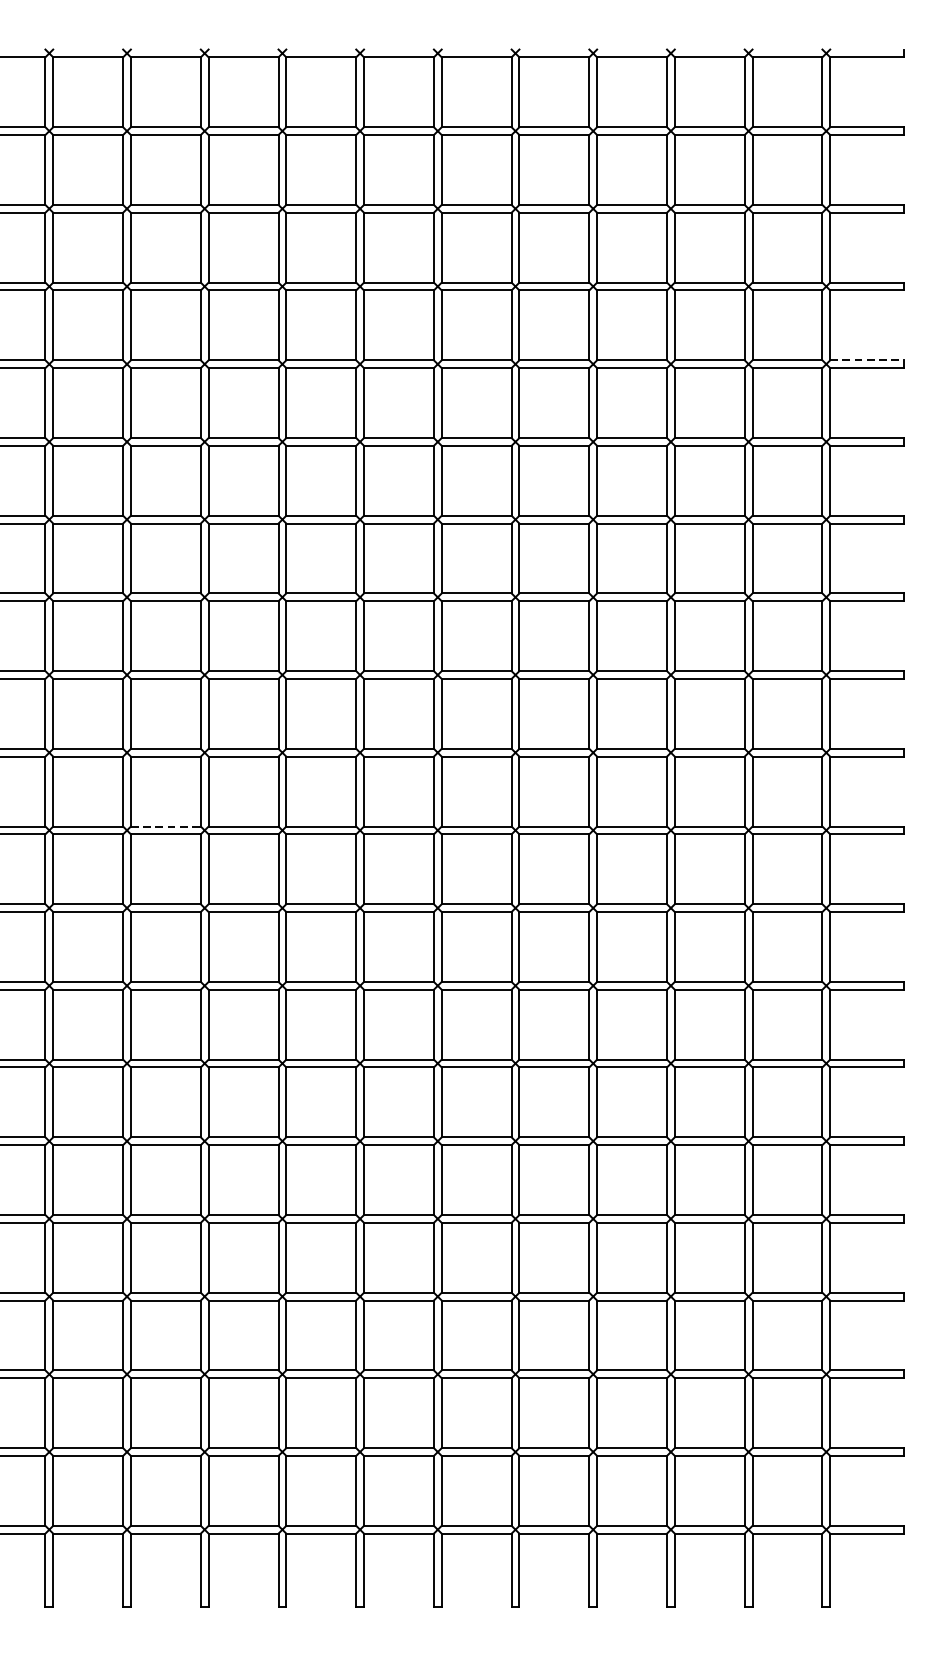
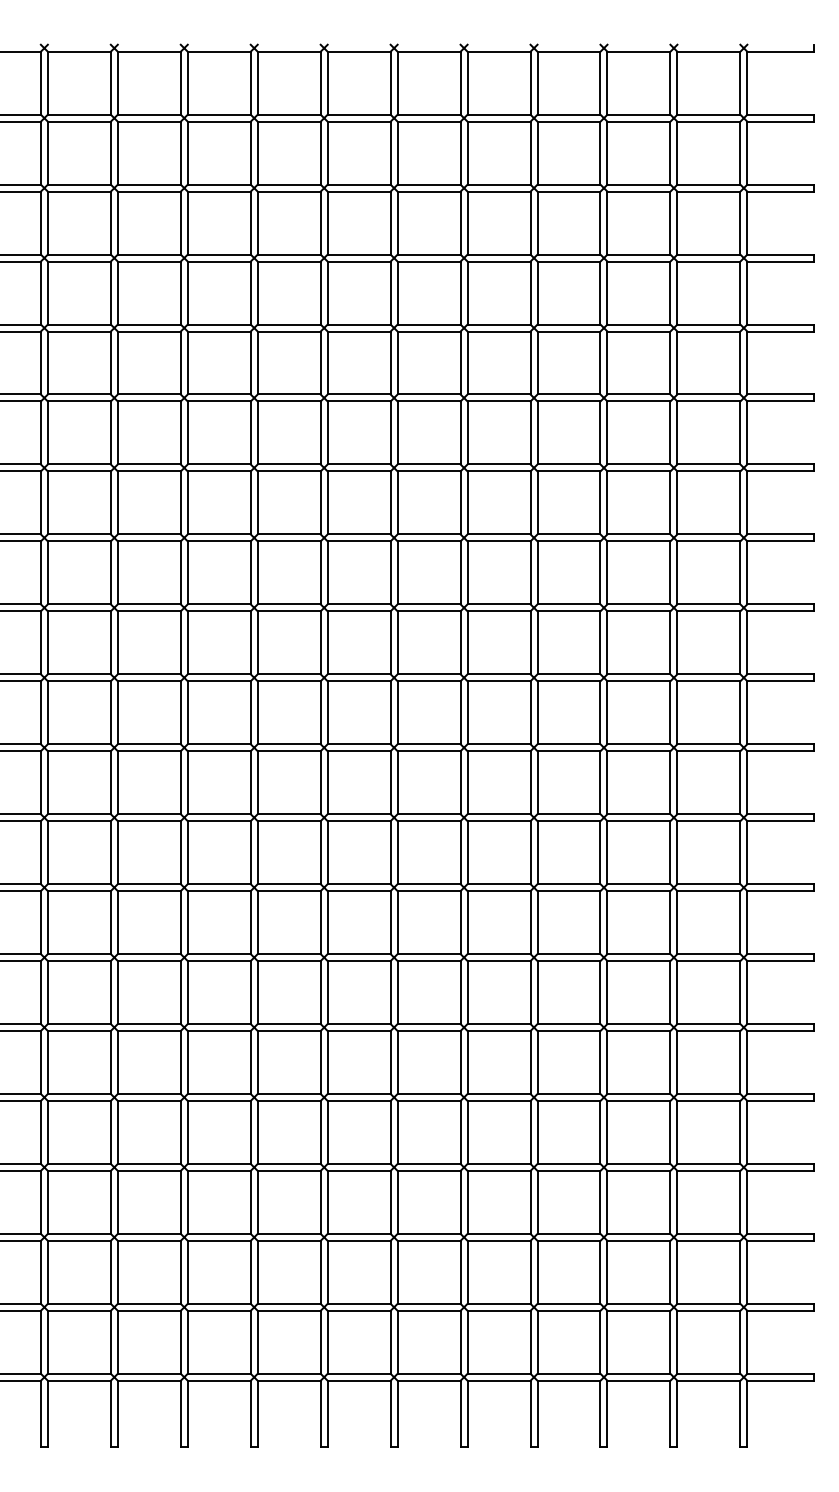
line: (868, 360) -> (781, 324), dashed -> solid
line: (166, 826) -> (149, 744), dashed -> solid

